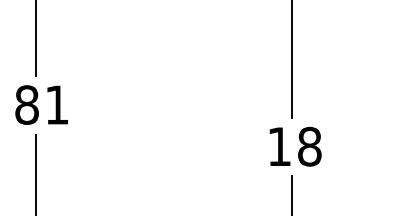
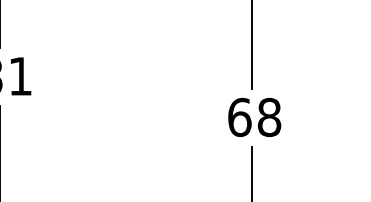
text: (279, 146) -> (239, 117), 18 -> 68

